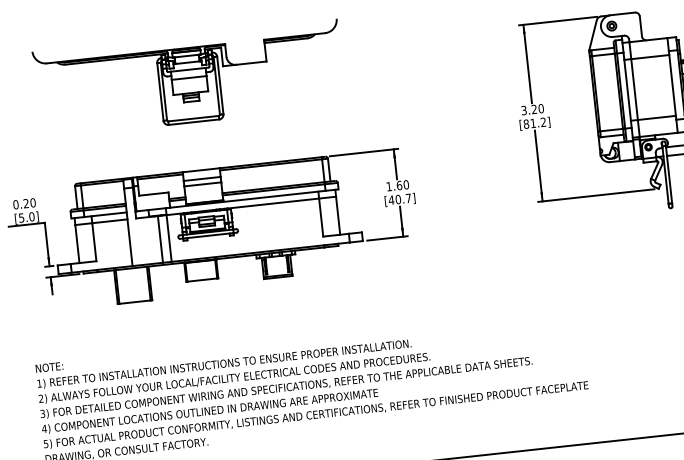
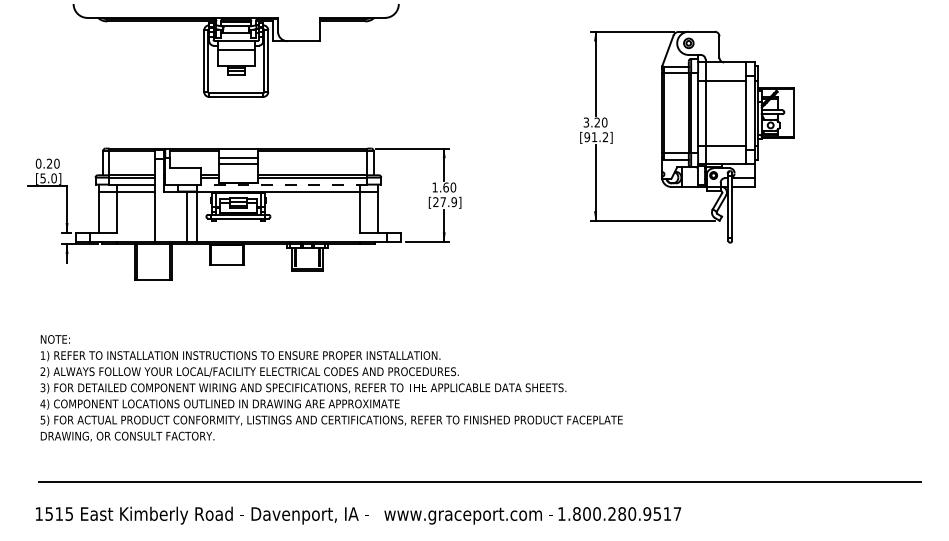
text: (526, 124) -> (587, 137), [81.2] -> [91.2]
line: (247, 199) -> (283, 184), solid -> dashed
text: (400, 199) -> (445, 202), [40.7] -> [27.9]

